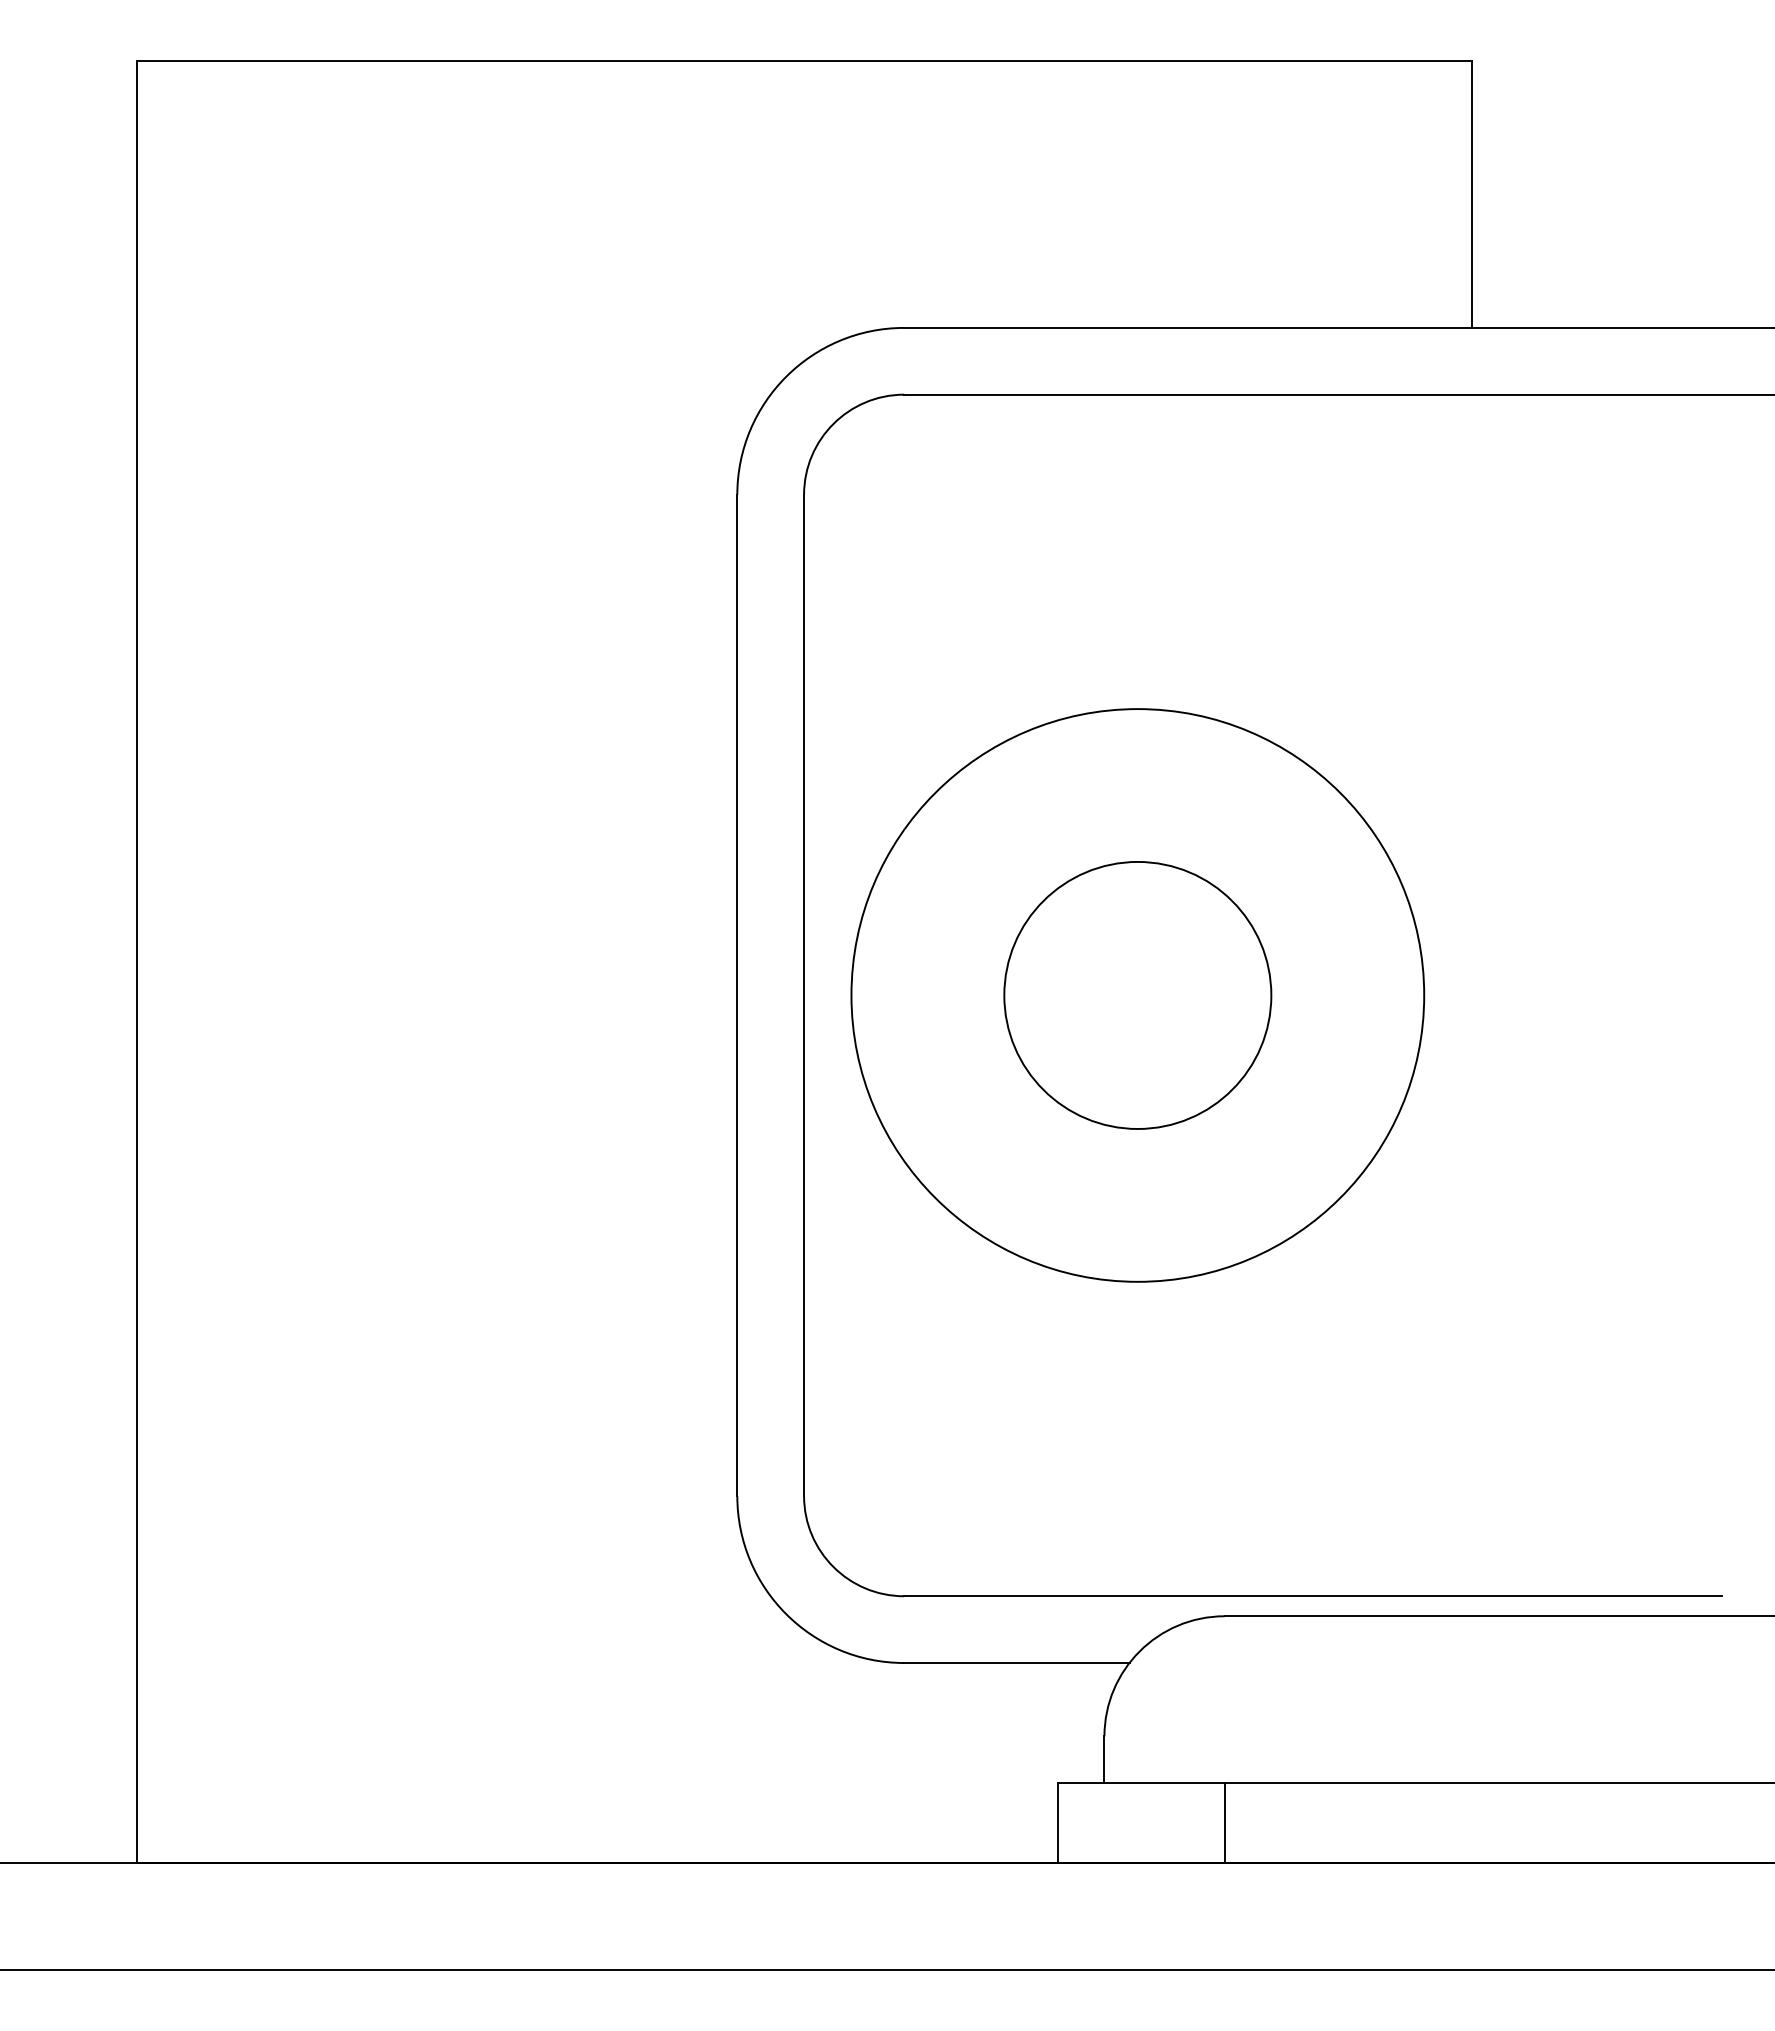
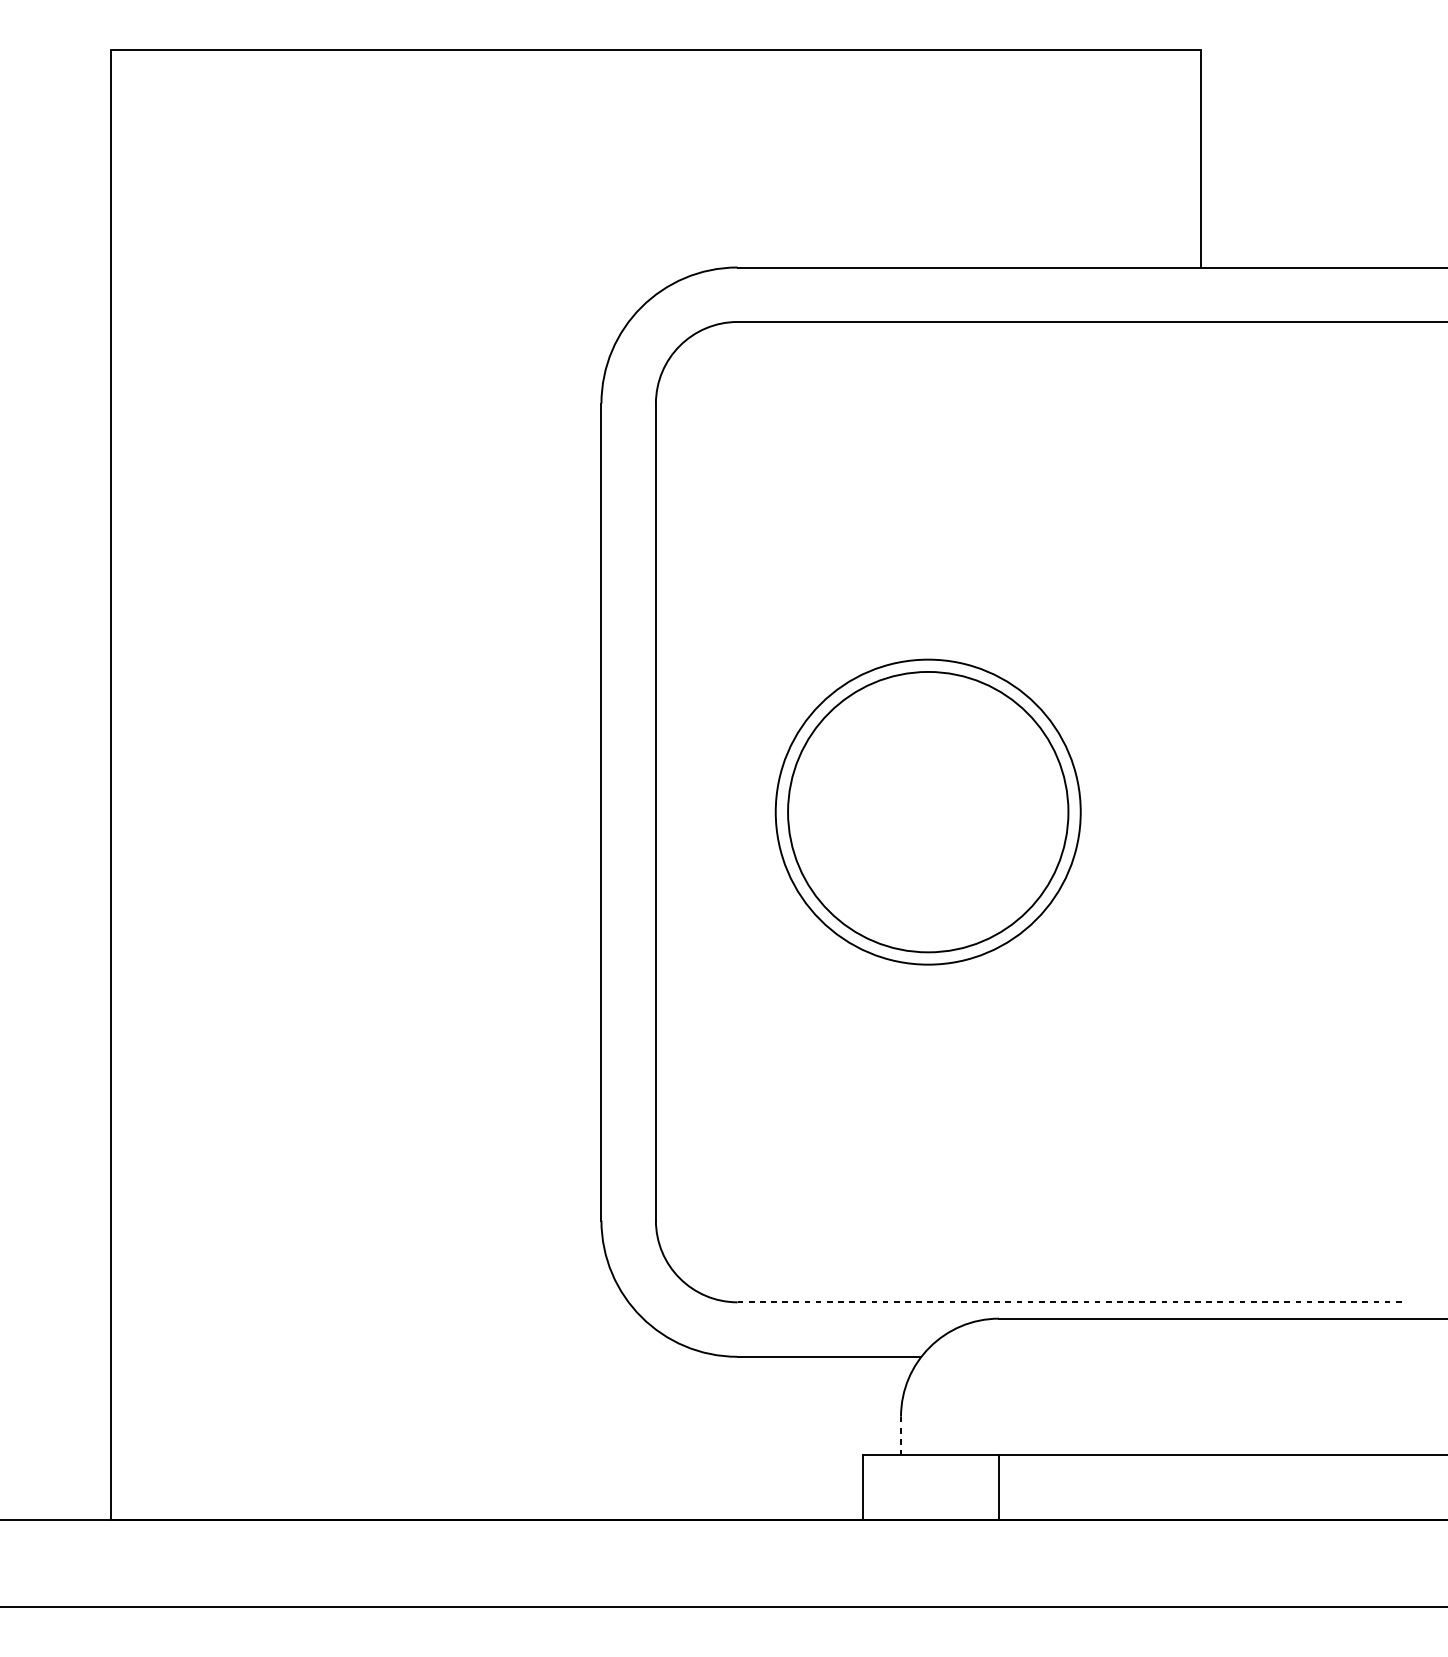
circle: (1137, 994) -> (927, 811), size x1.4
circle: (1137, 995) -> (927, 812), size x0.6
line: (1313, 1596) -> (1071, 1302), solid -> dashed
line: (1104, 1760) -> (901, 1436), solid -> dashed

